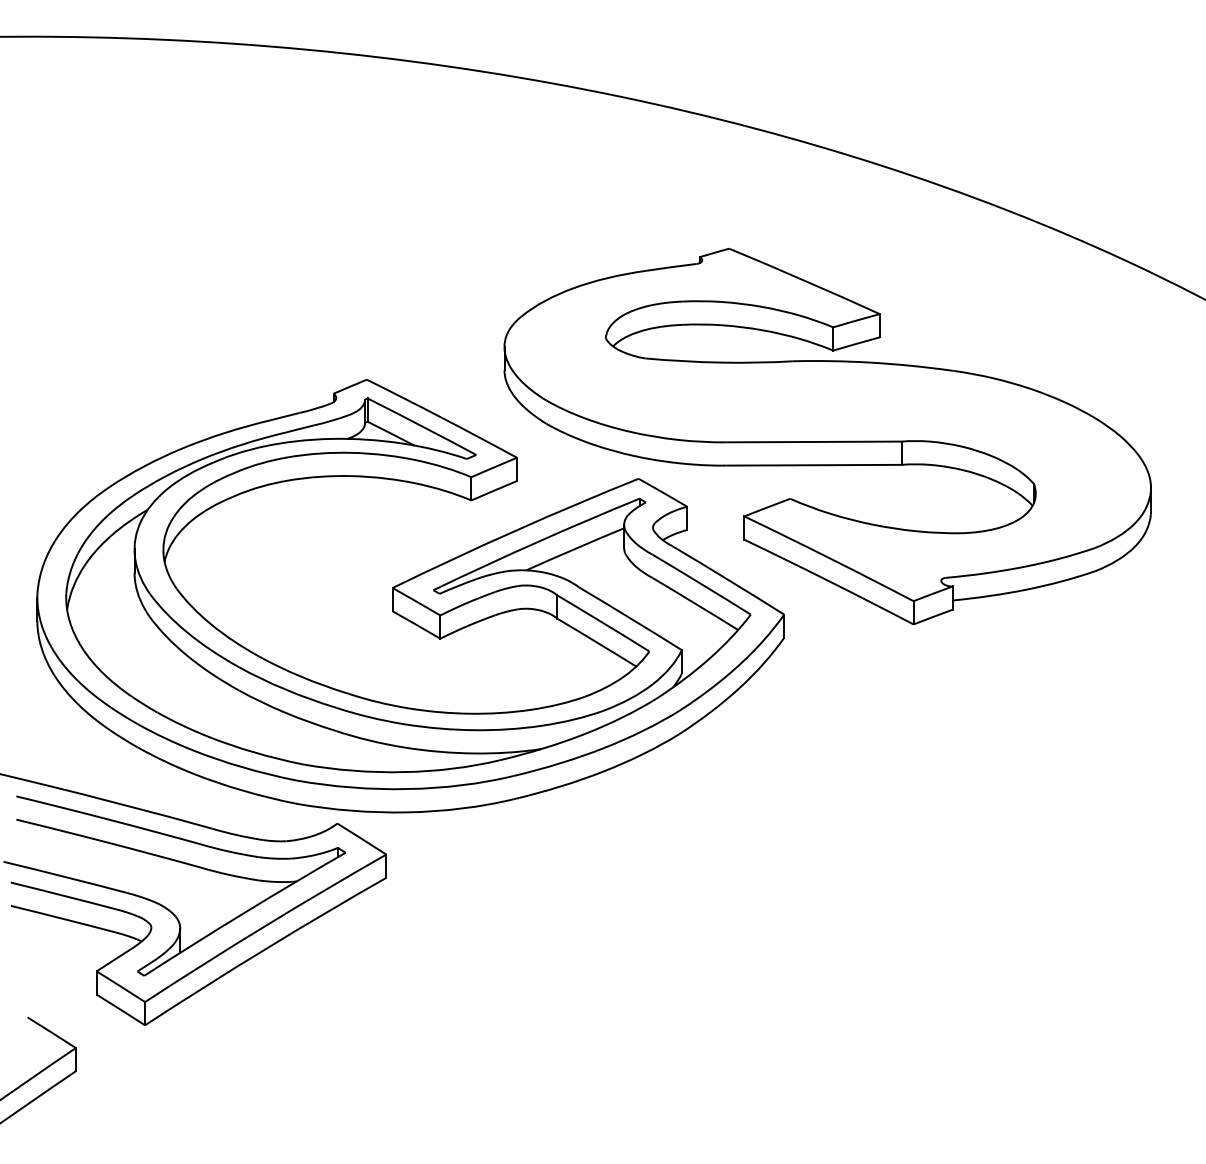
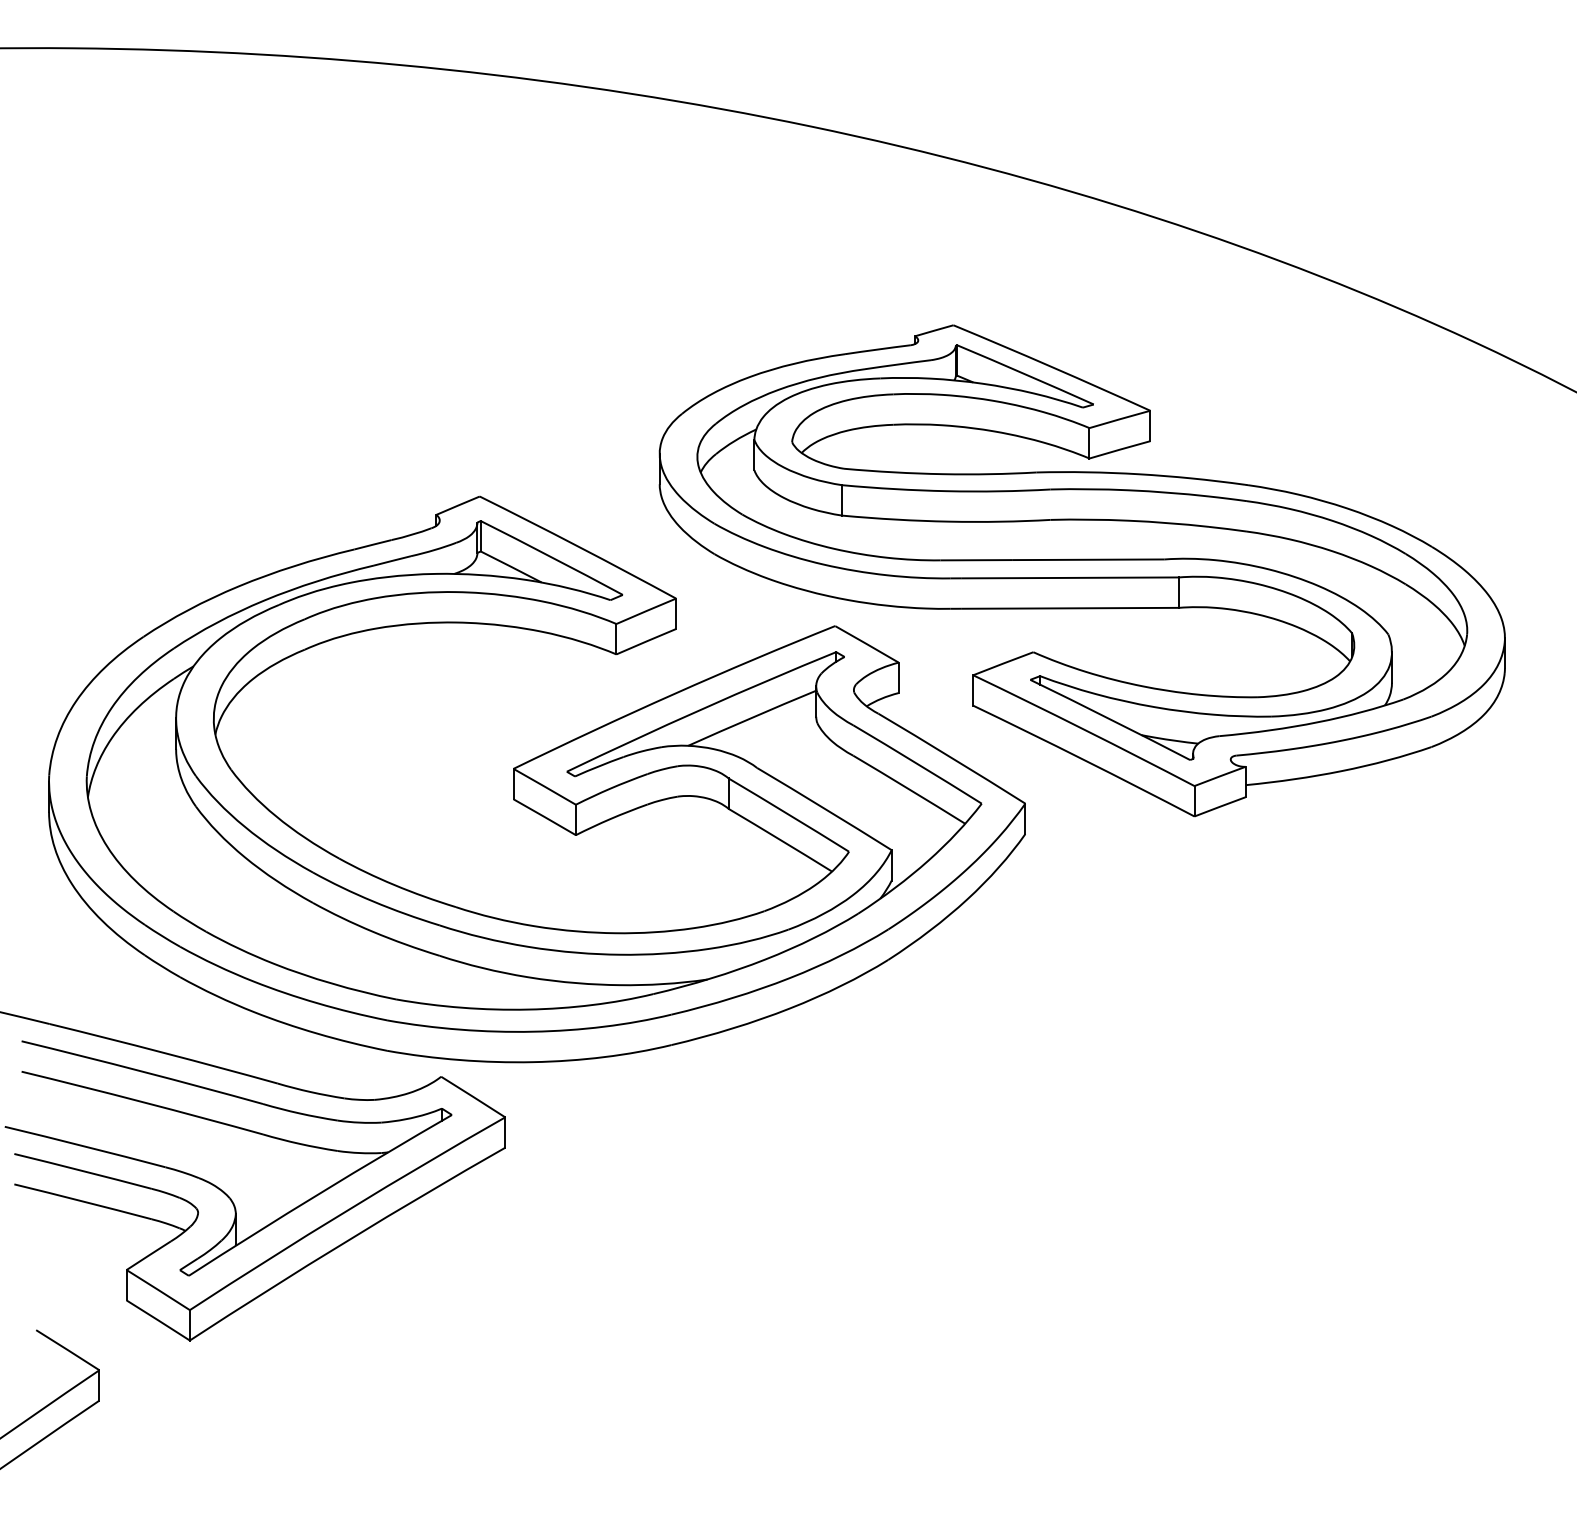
part: (827, 422) -> (1081, 552), added

